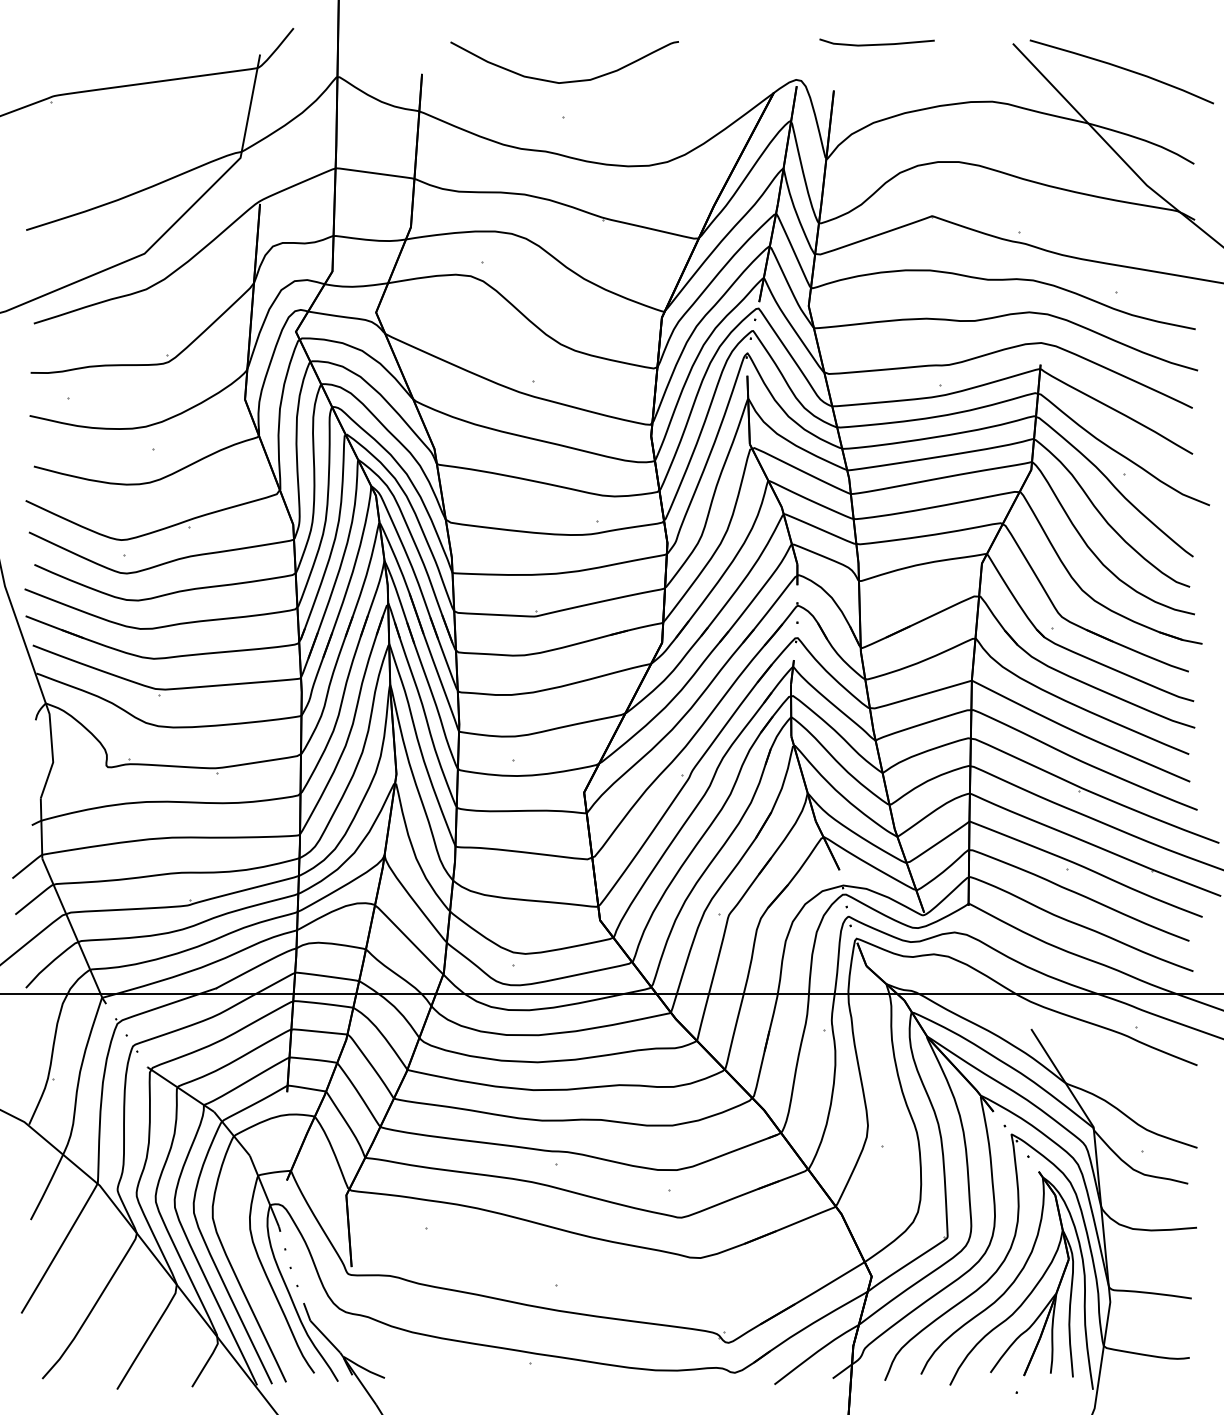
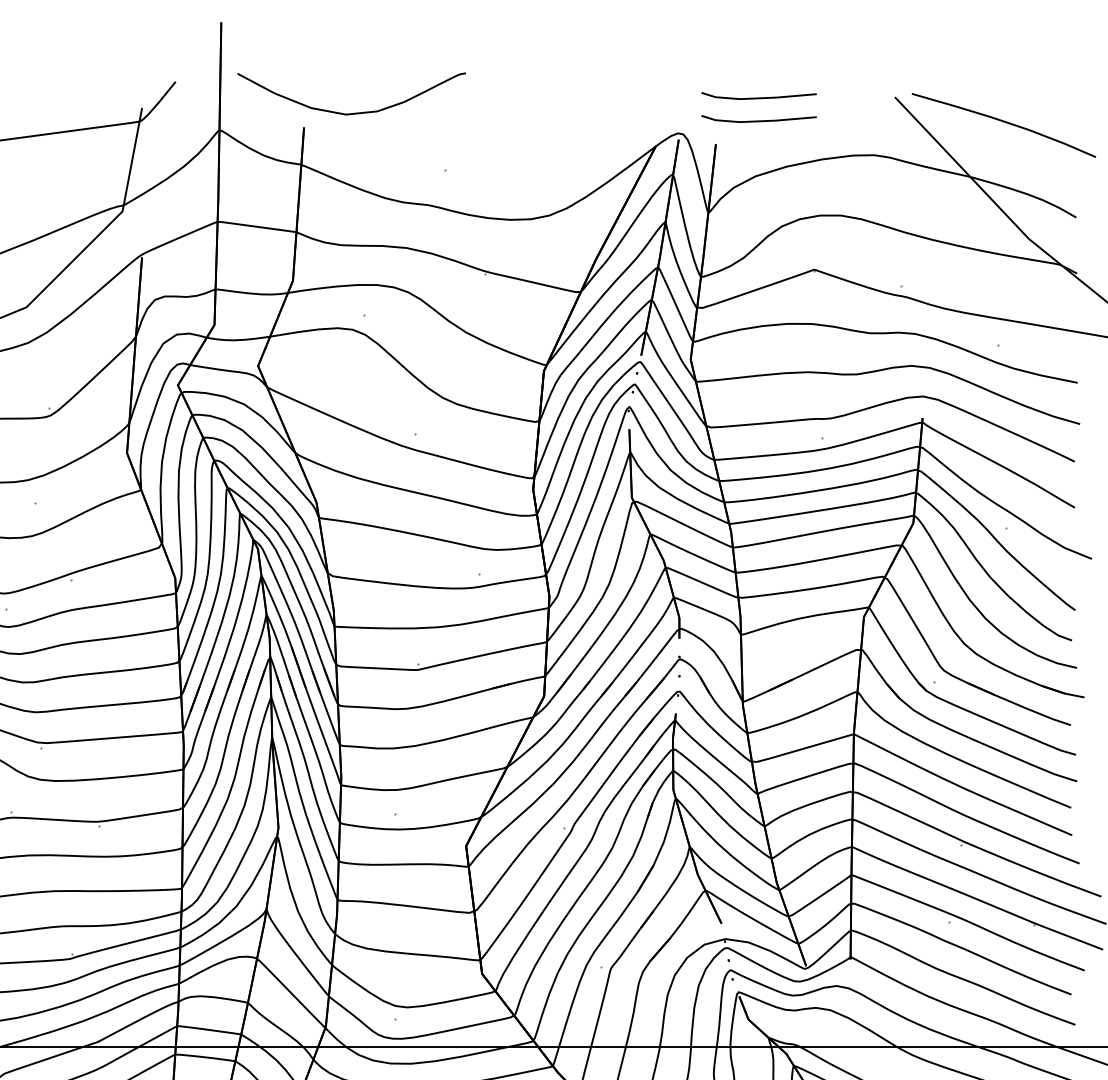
line: (877, 66) -> (759, 120), added
curve: (564, 81) -> (351, 113), moved

